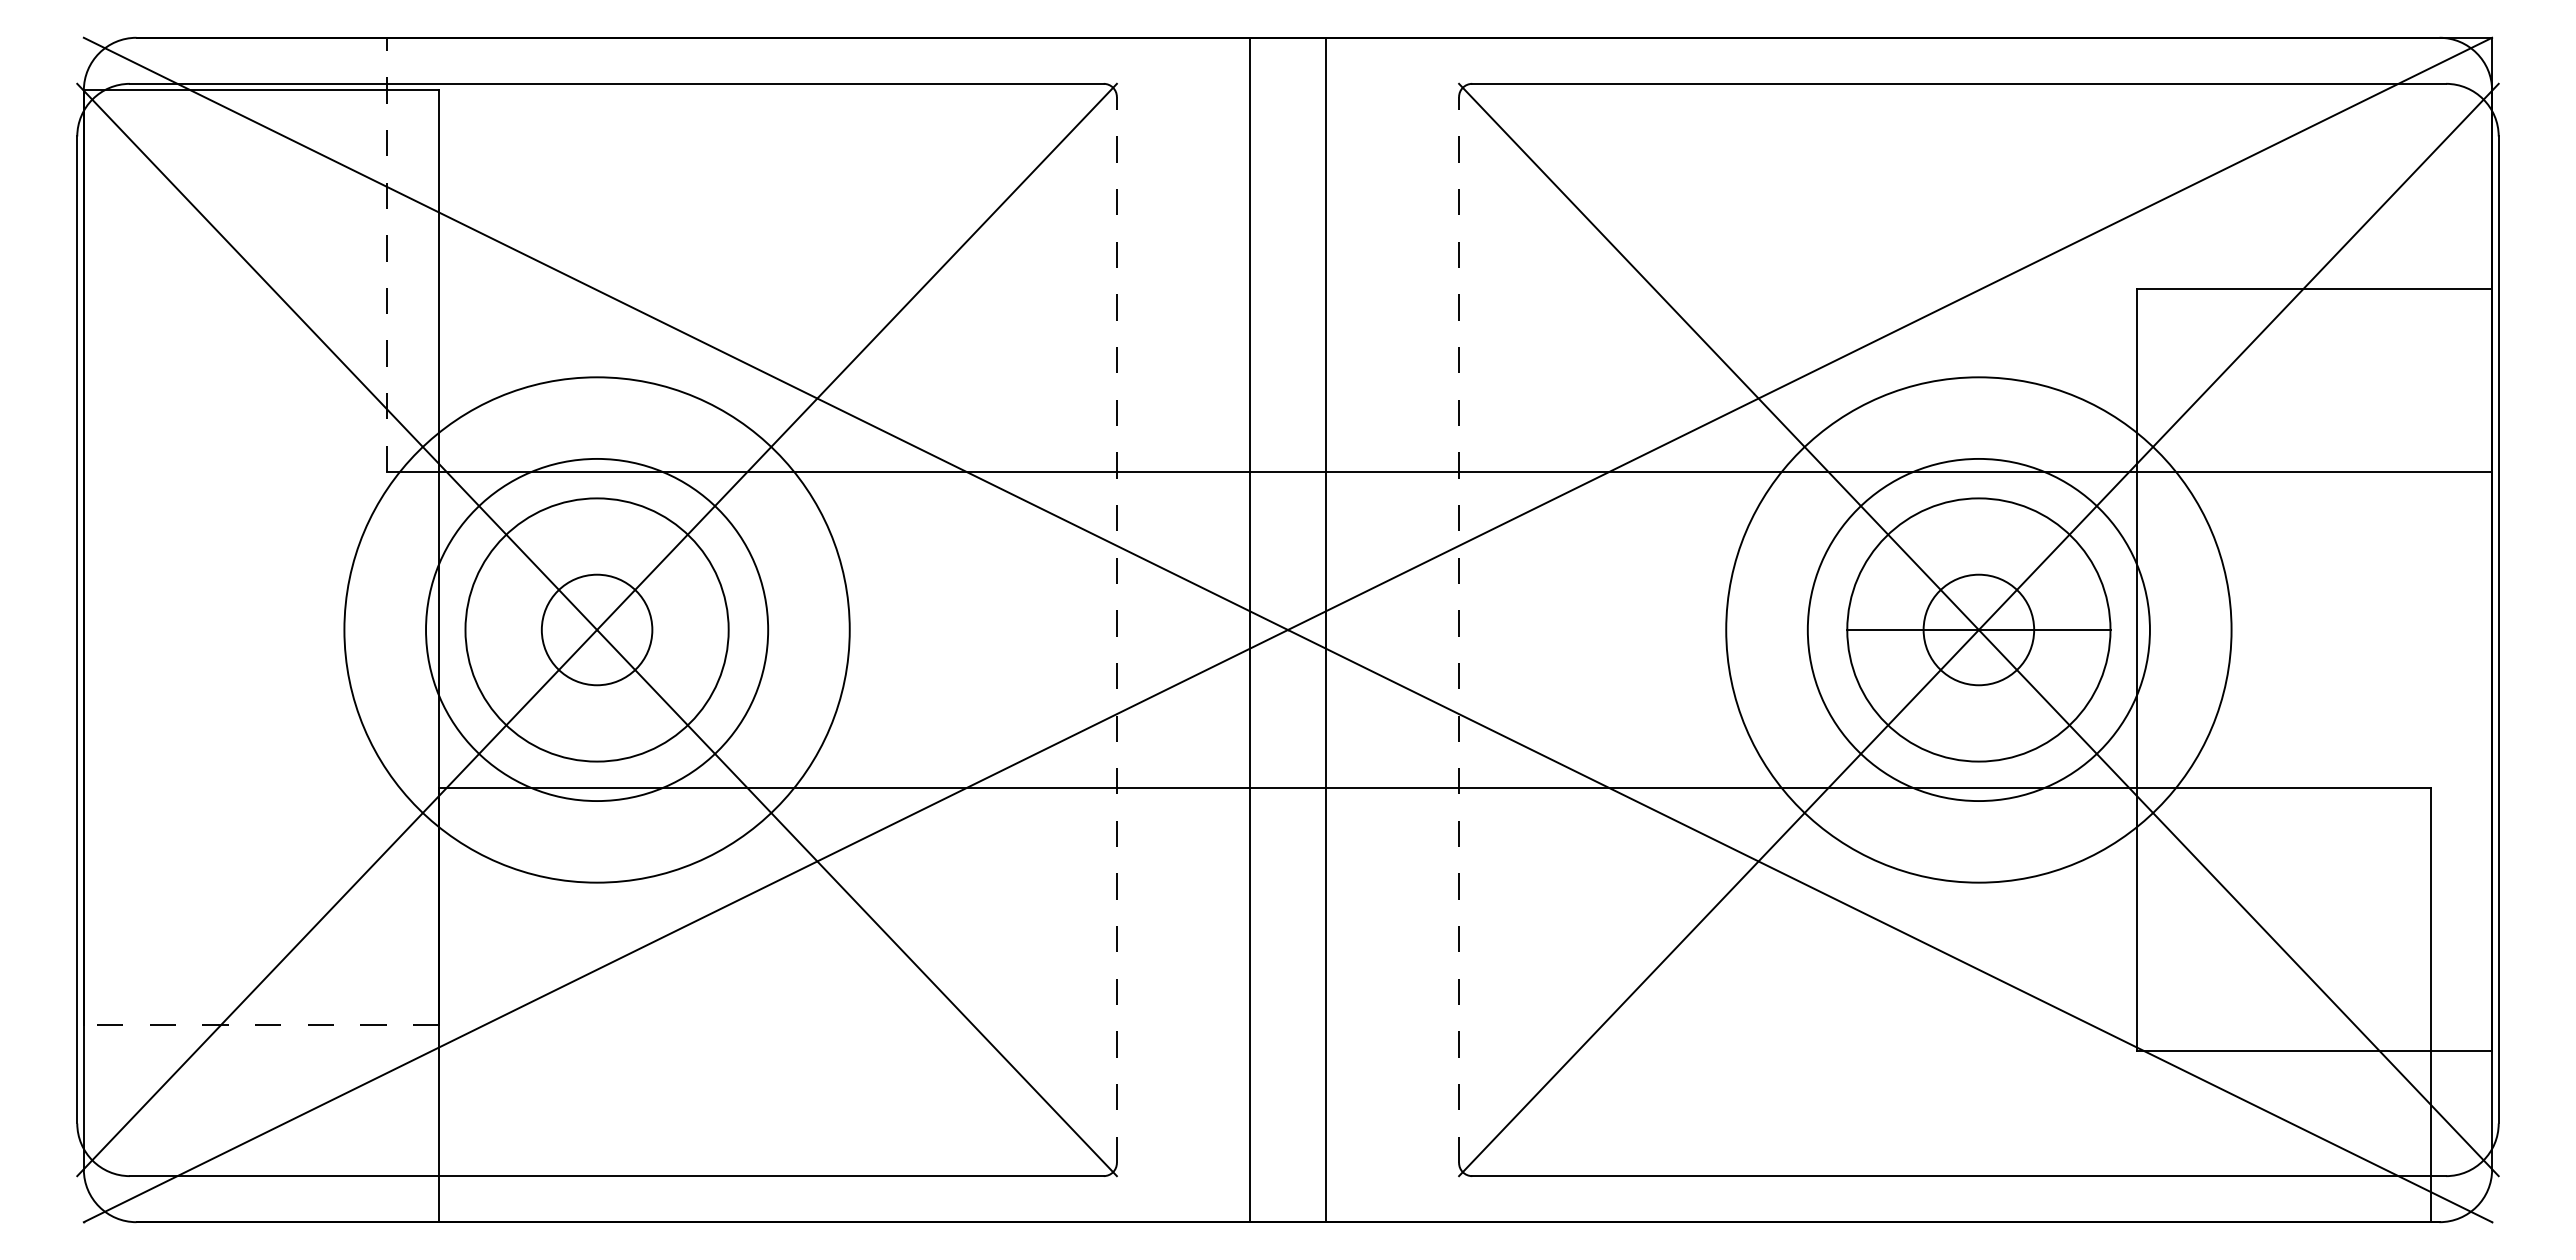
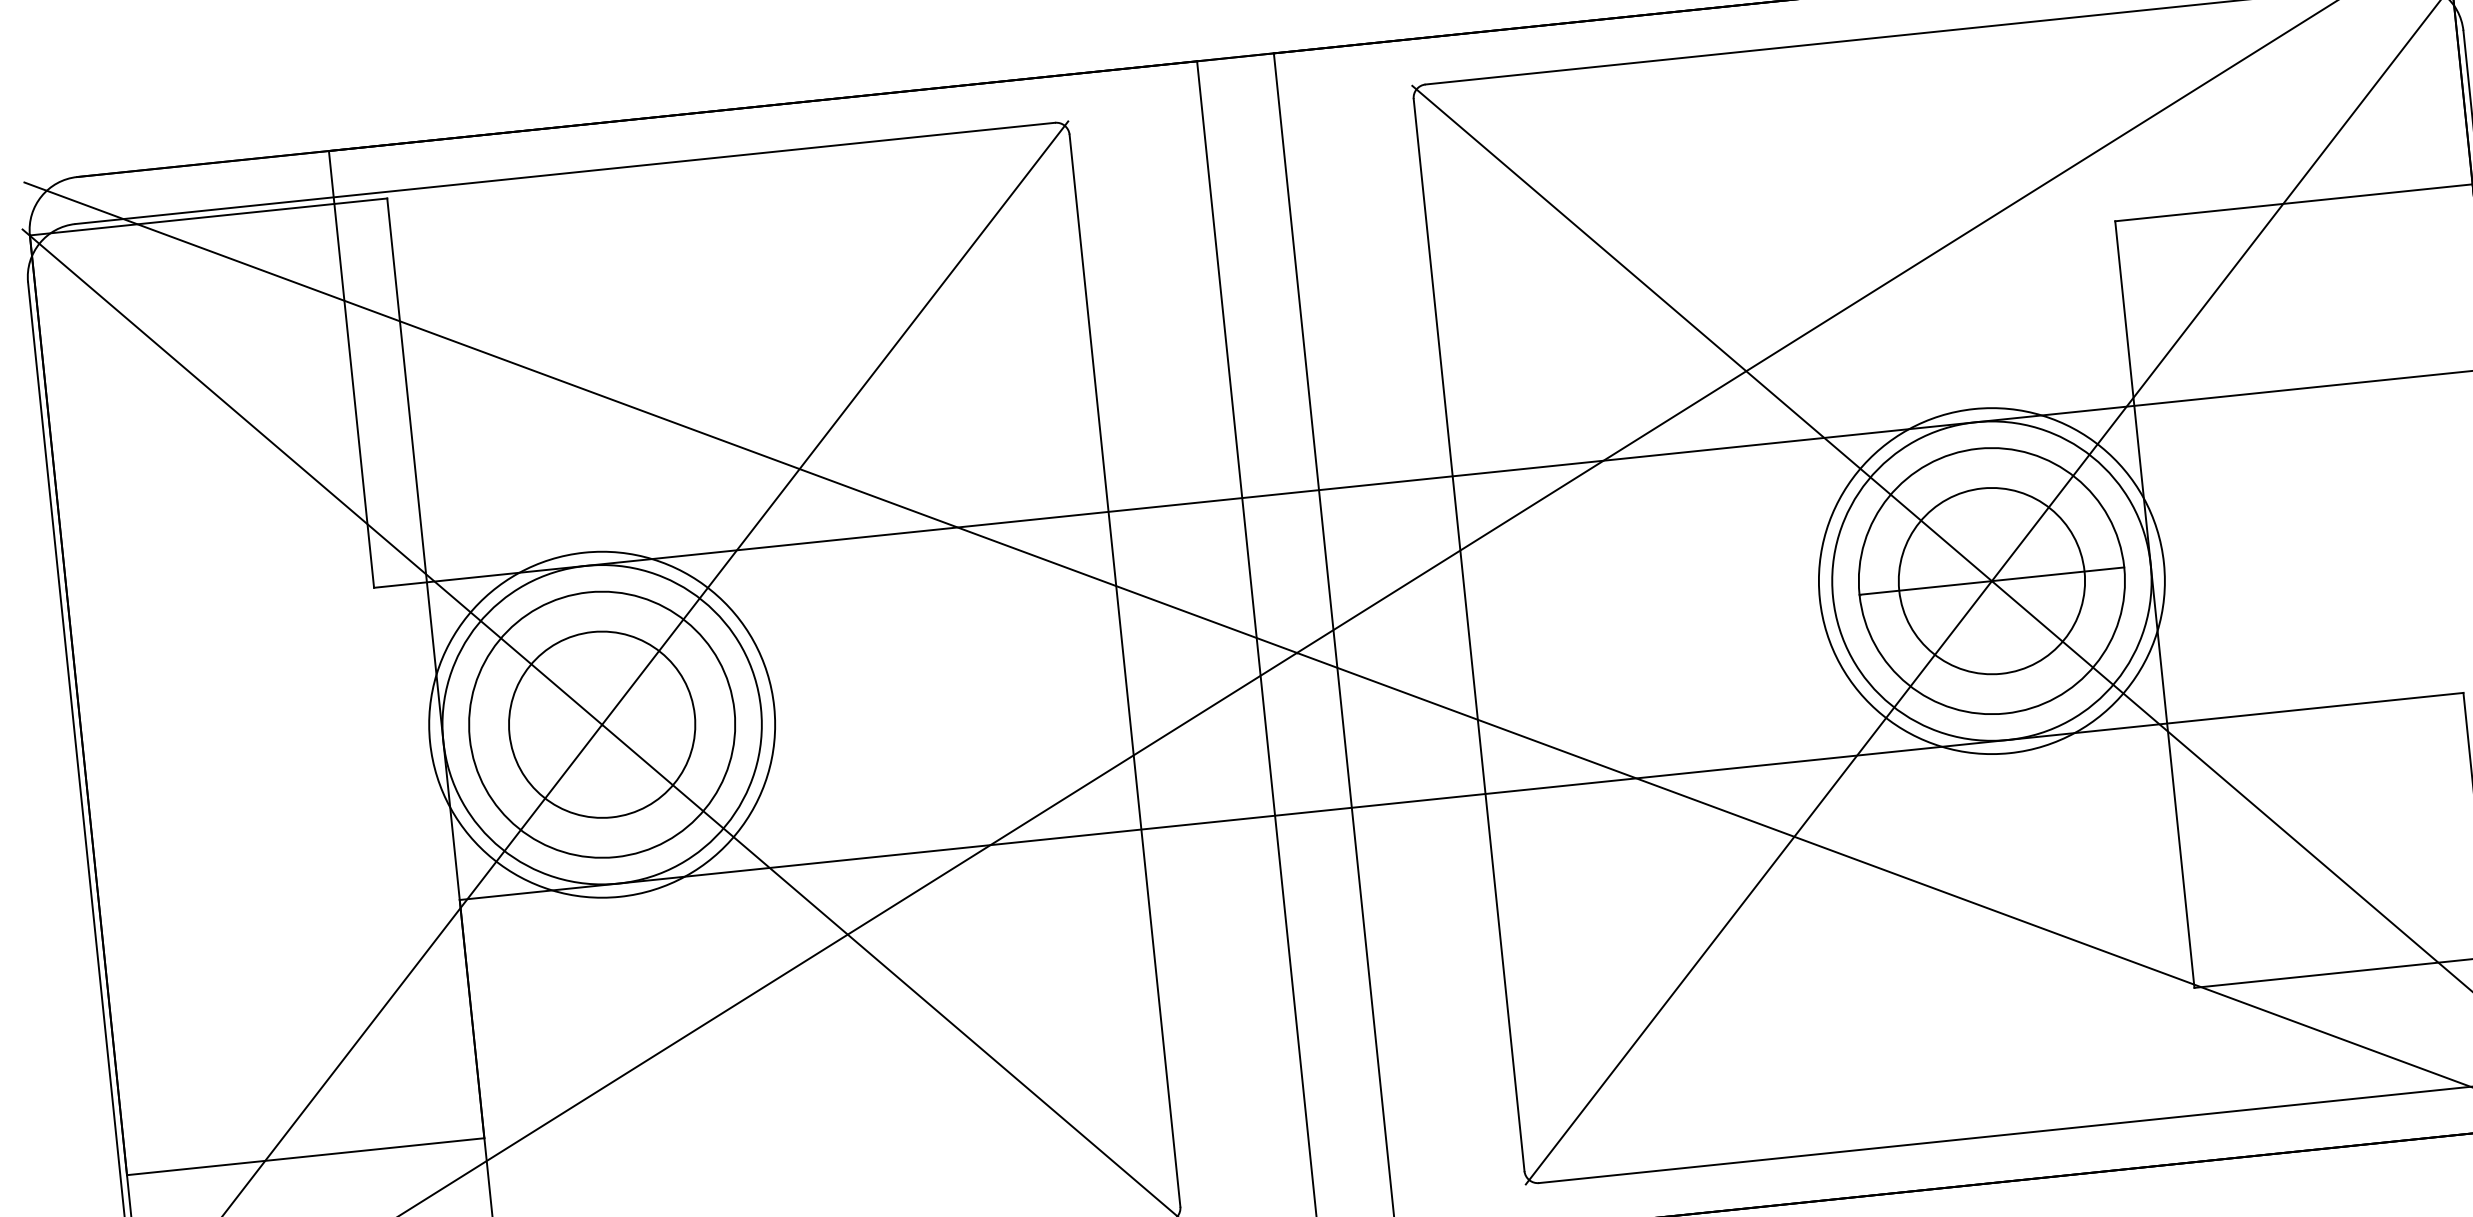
line: (386, 254) -> (351, 368), dashed -> solid
circle: (596, 629) -> (601, 724), size x1.67
circle: (597, 629) -> (602, 724), size x0.62
circle: (1978, 629) -> (1991, 580), size x0.62
circle: (1978, 629) -> (1991, 580), size x1.67
line: (1116, 630) -> (1124, 671), dashed -> solid
line: (1459, 630) -> (1469, 635), dashed -> solid
line: (261, 1024) -> (305, 1156), dashed -> solid

